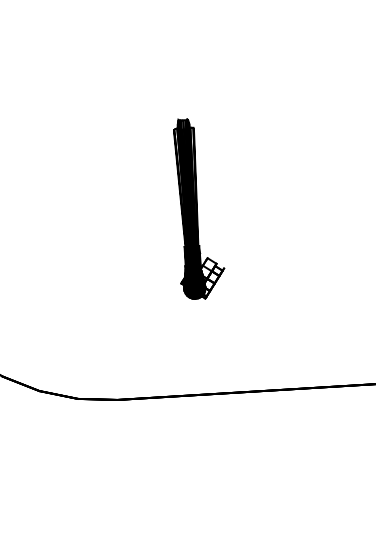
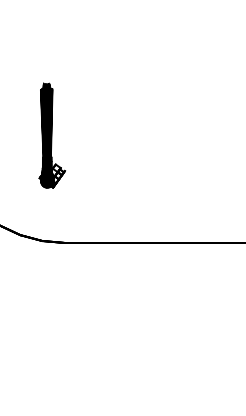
part: (198, 208) -> (52, 135), moved

